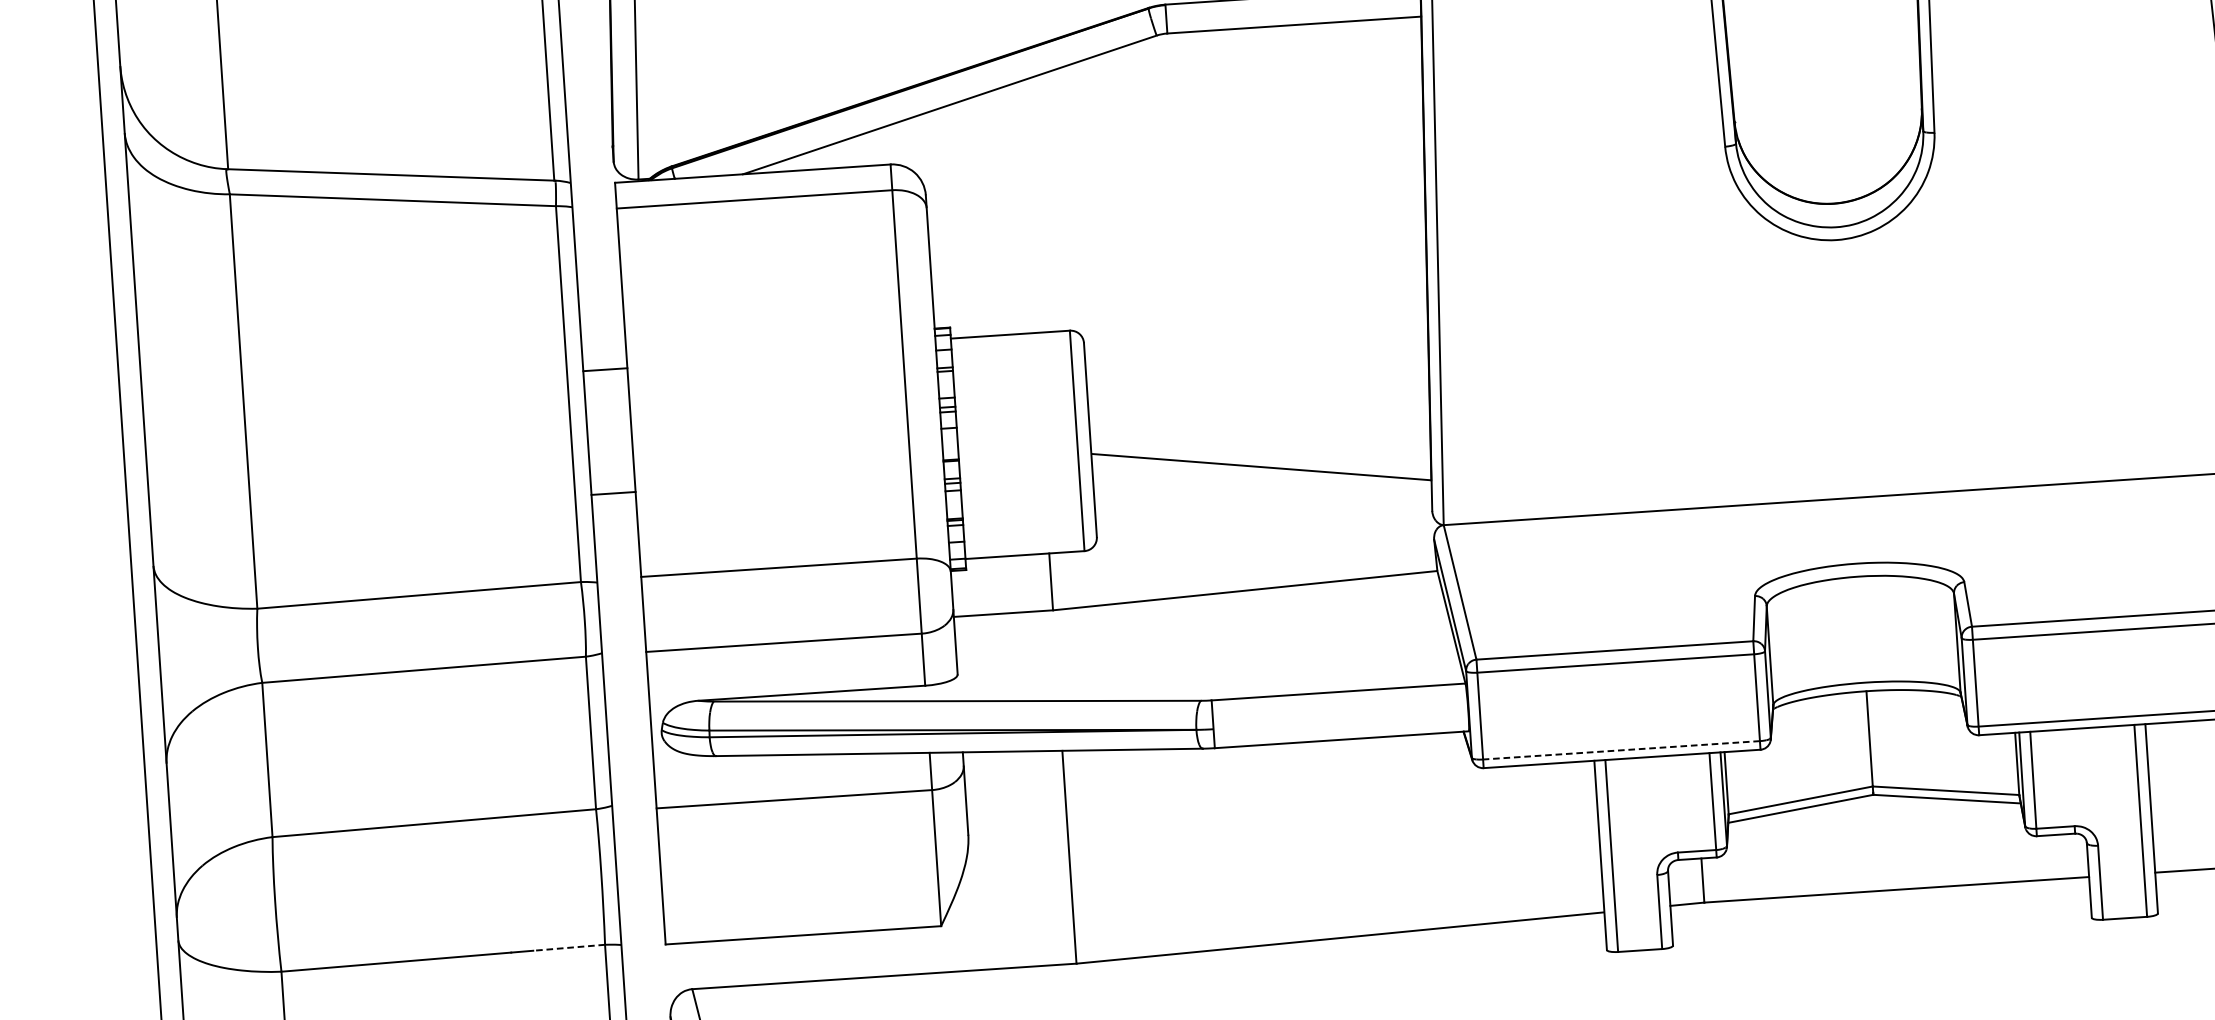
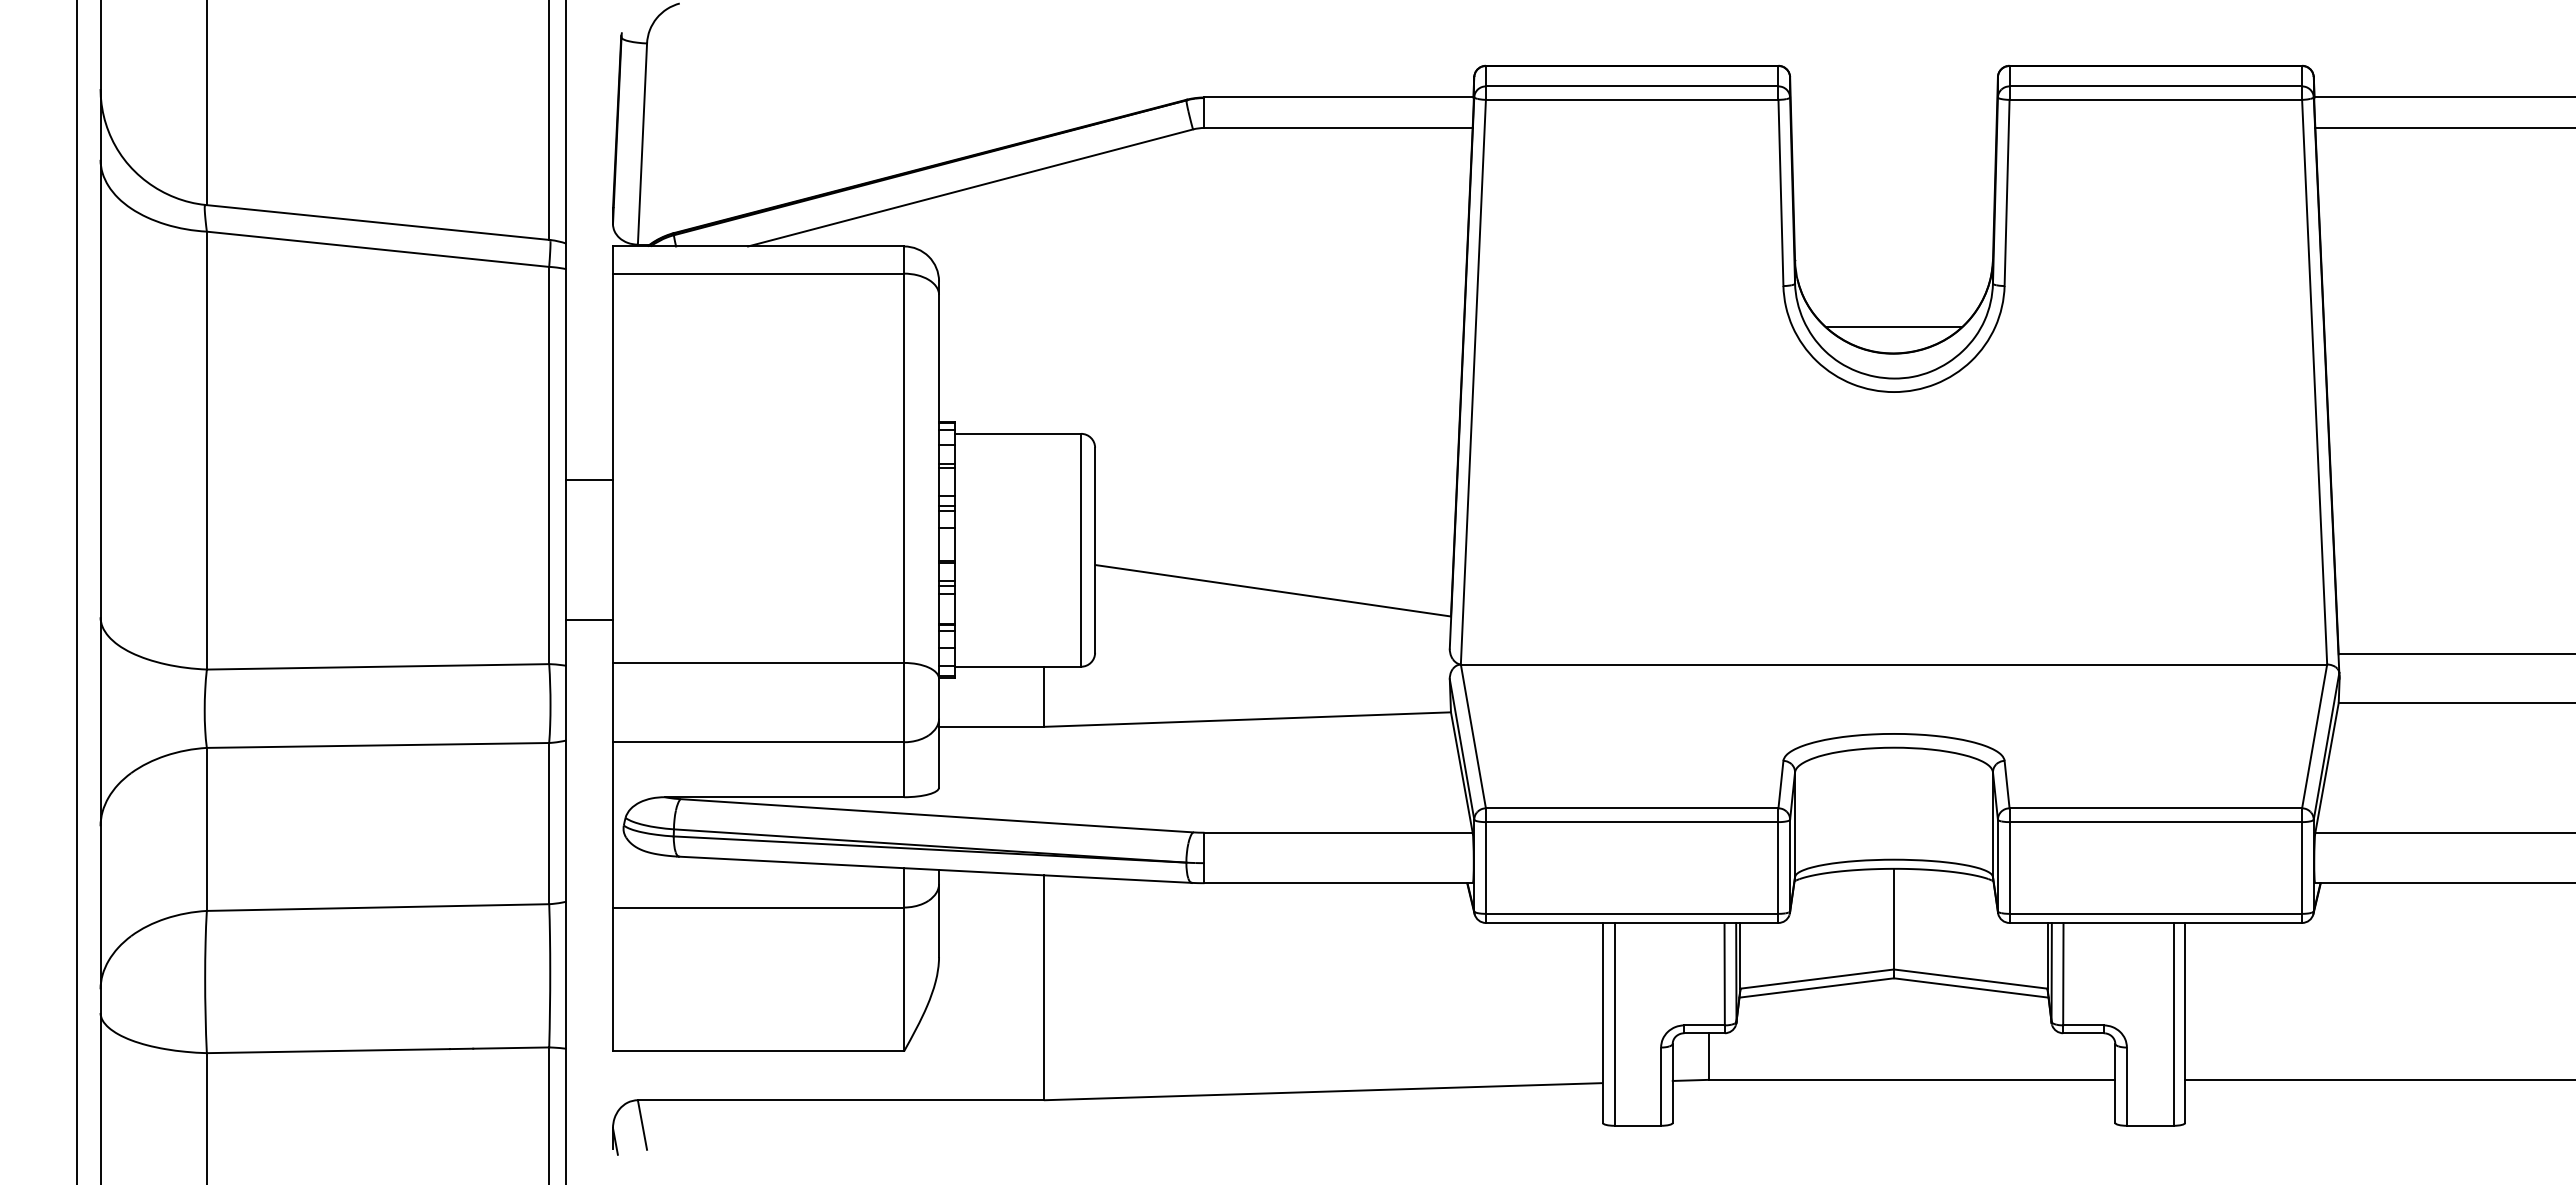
line: (1831, 179) -> (1893, 327), added
line: (605, 369) -> (589, 480), moved
line: (613, 493) -> (589, 620), moved
line: (1620, 750) -> (1631, 913), dashed -> solid
line: (569, 948) -> (511, 1048), dashed -> solid

